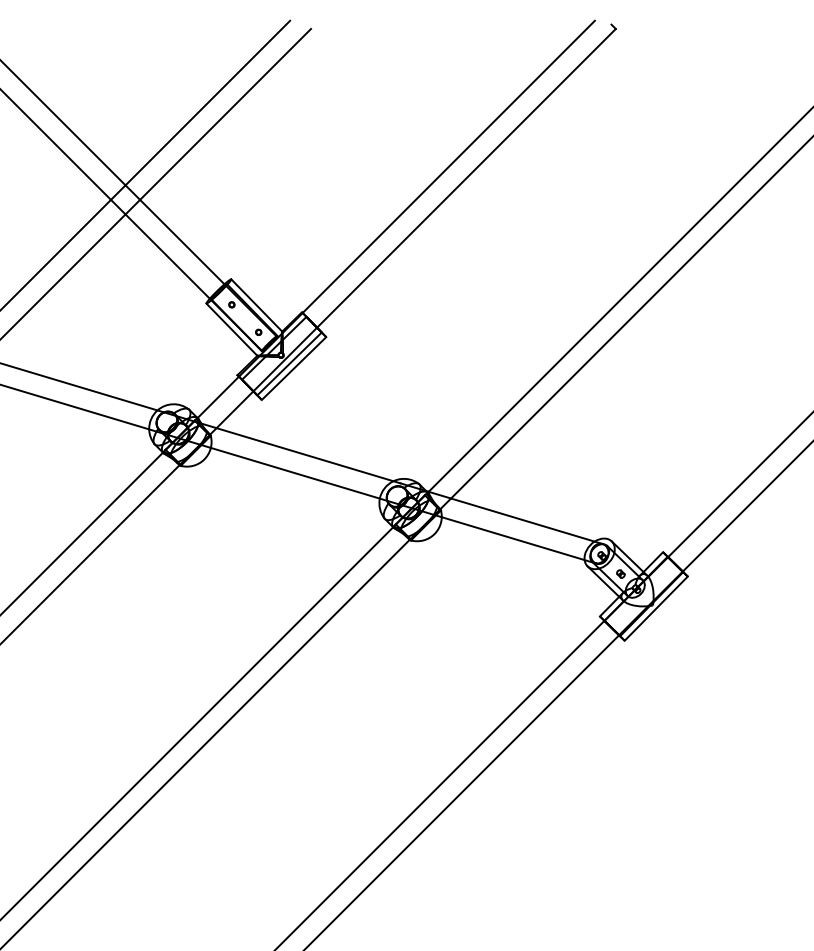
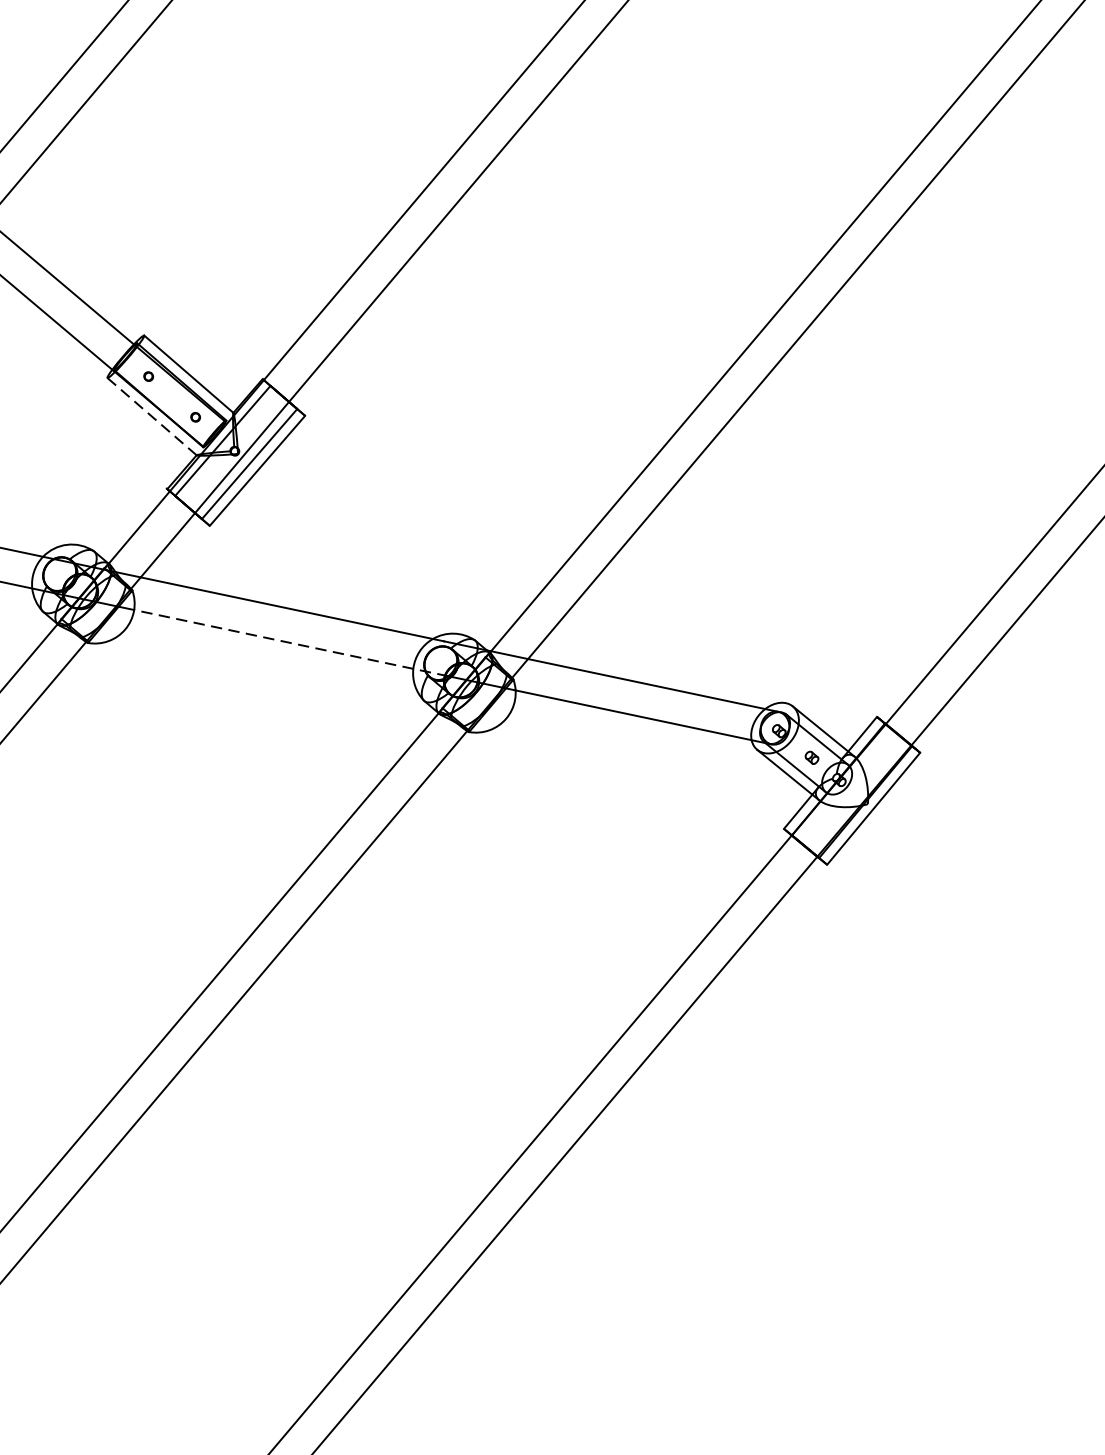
line: (231, 329) -> (151, 416), solid -> dashed
line: (305, 476) -> (290, 643), solid -> dashed

